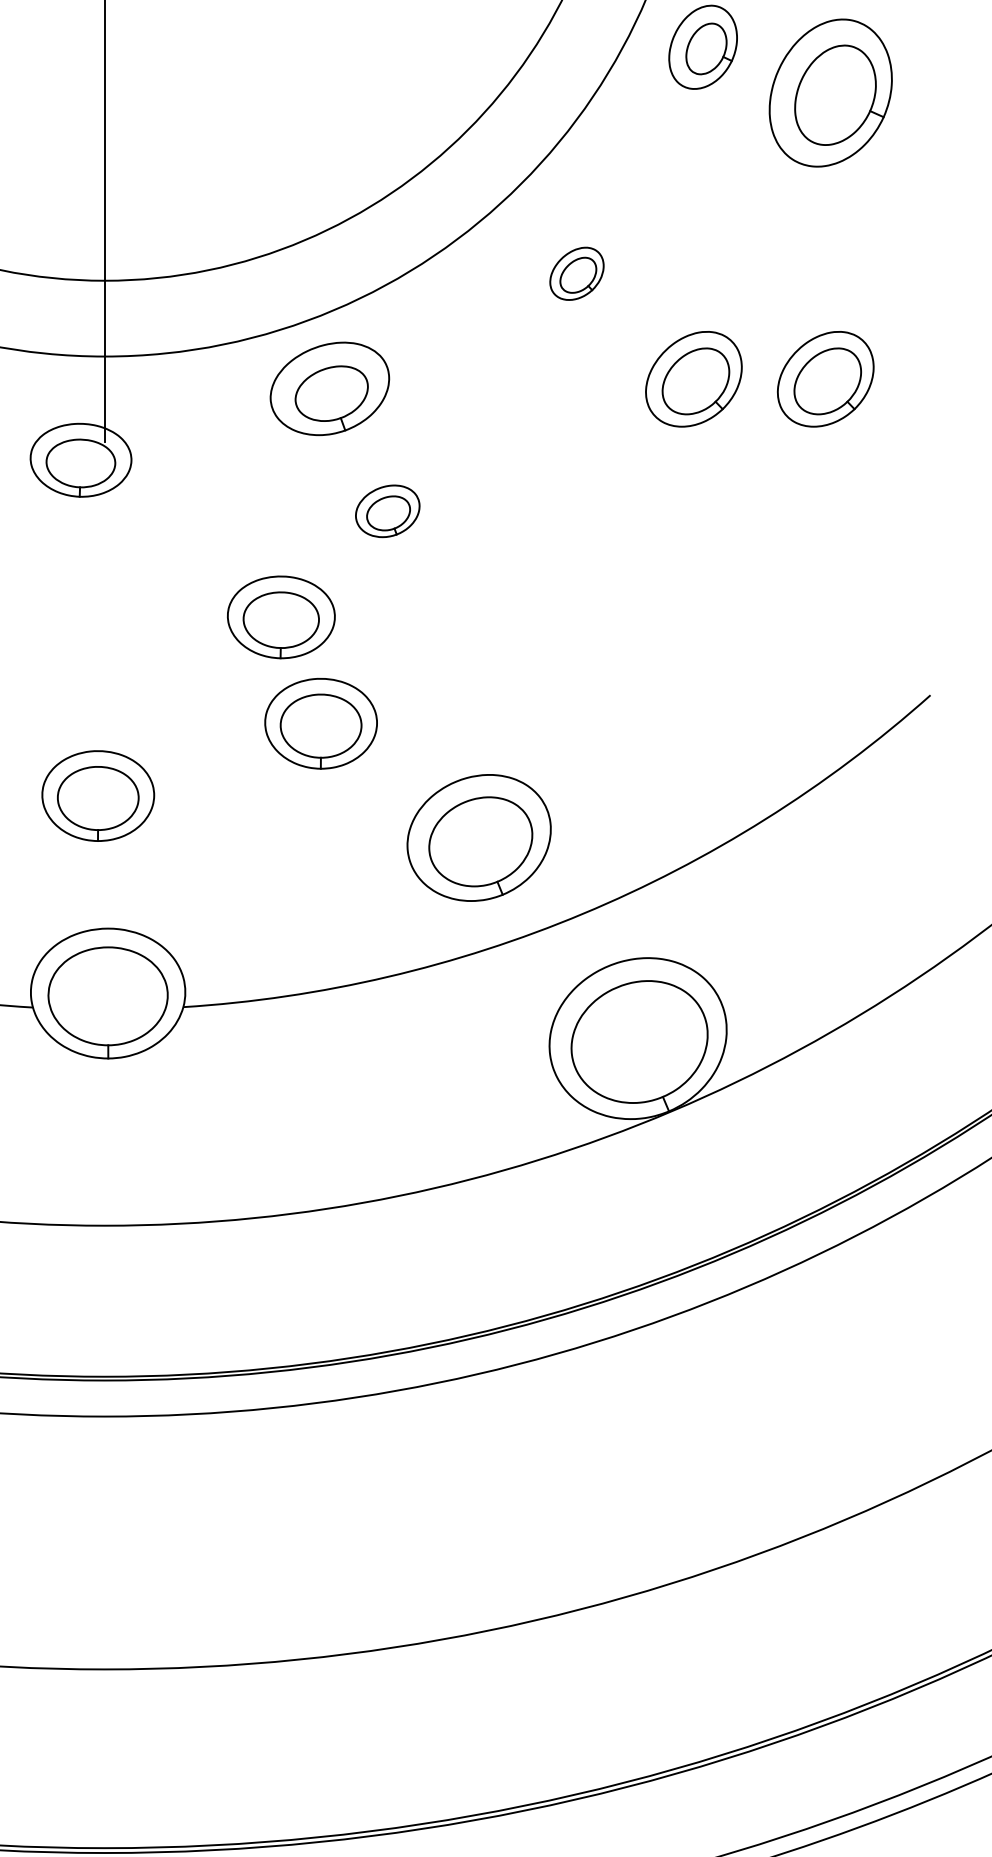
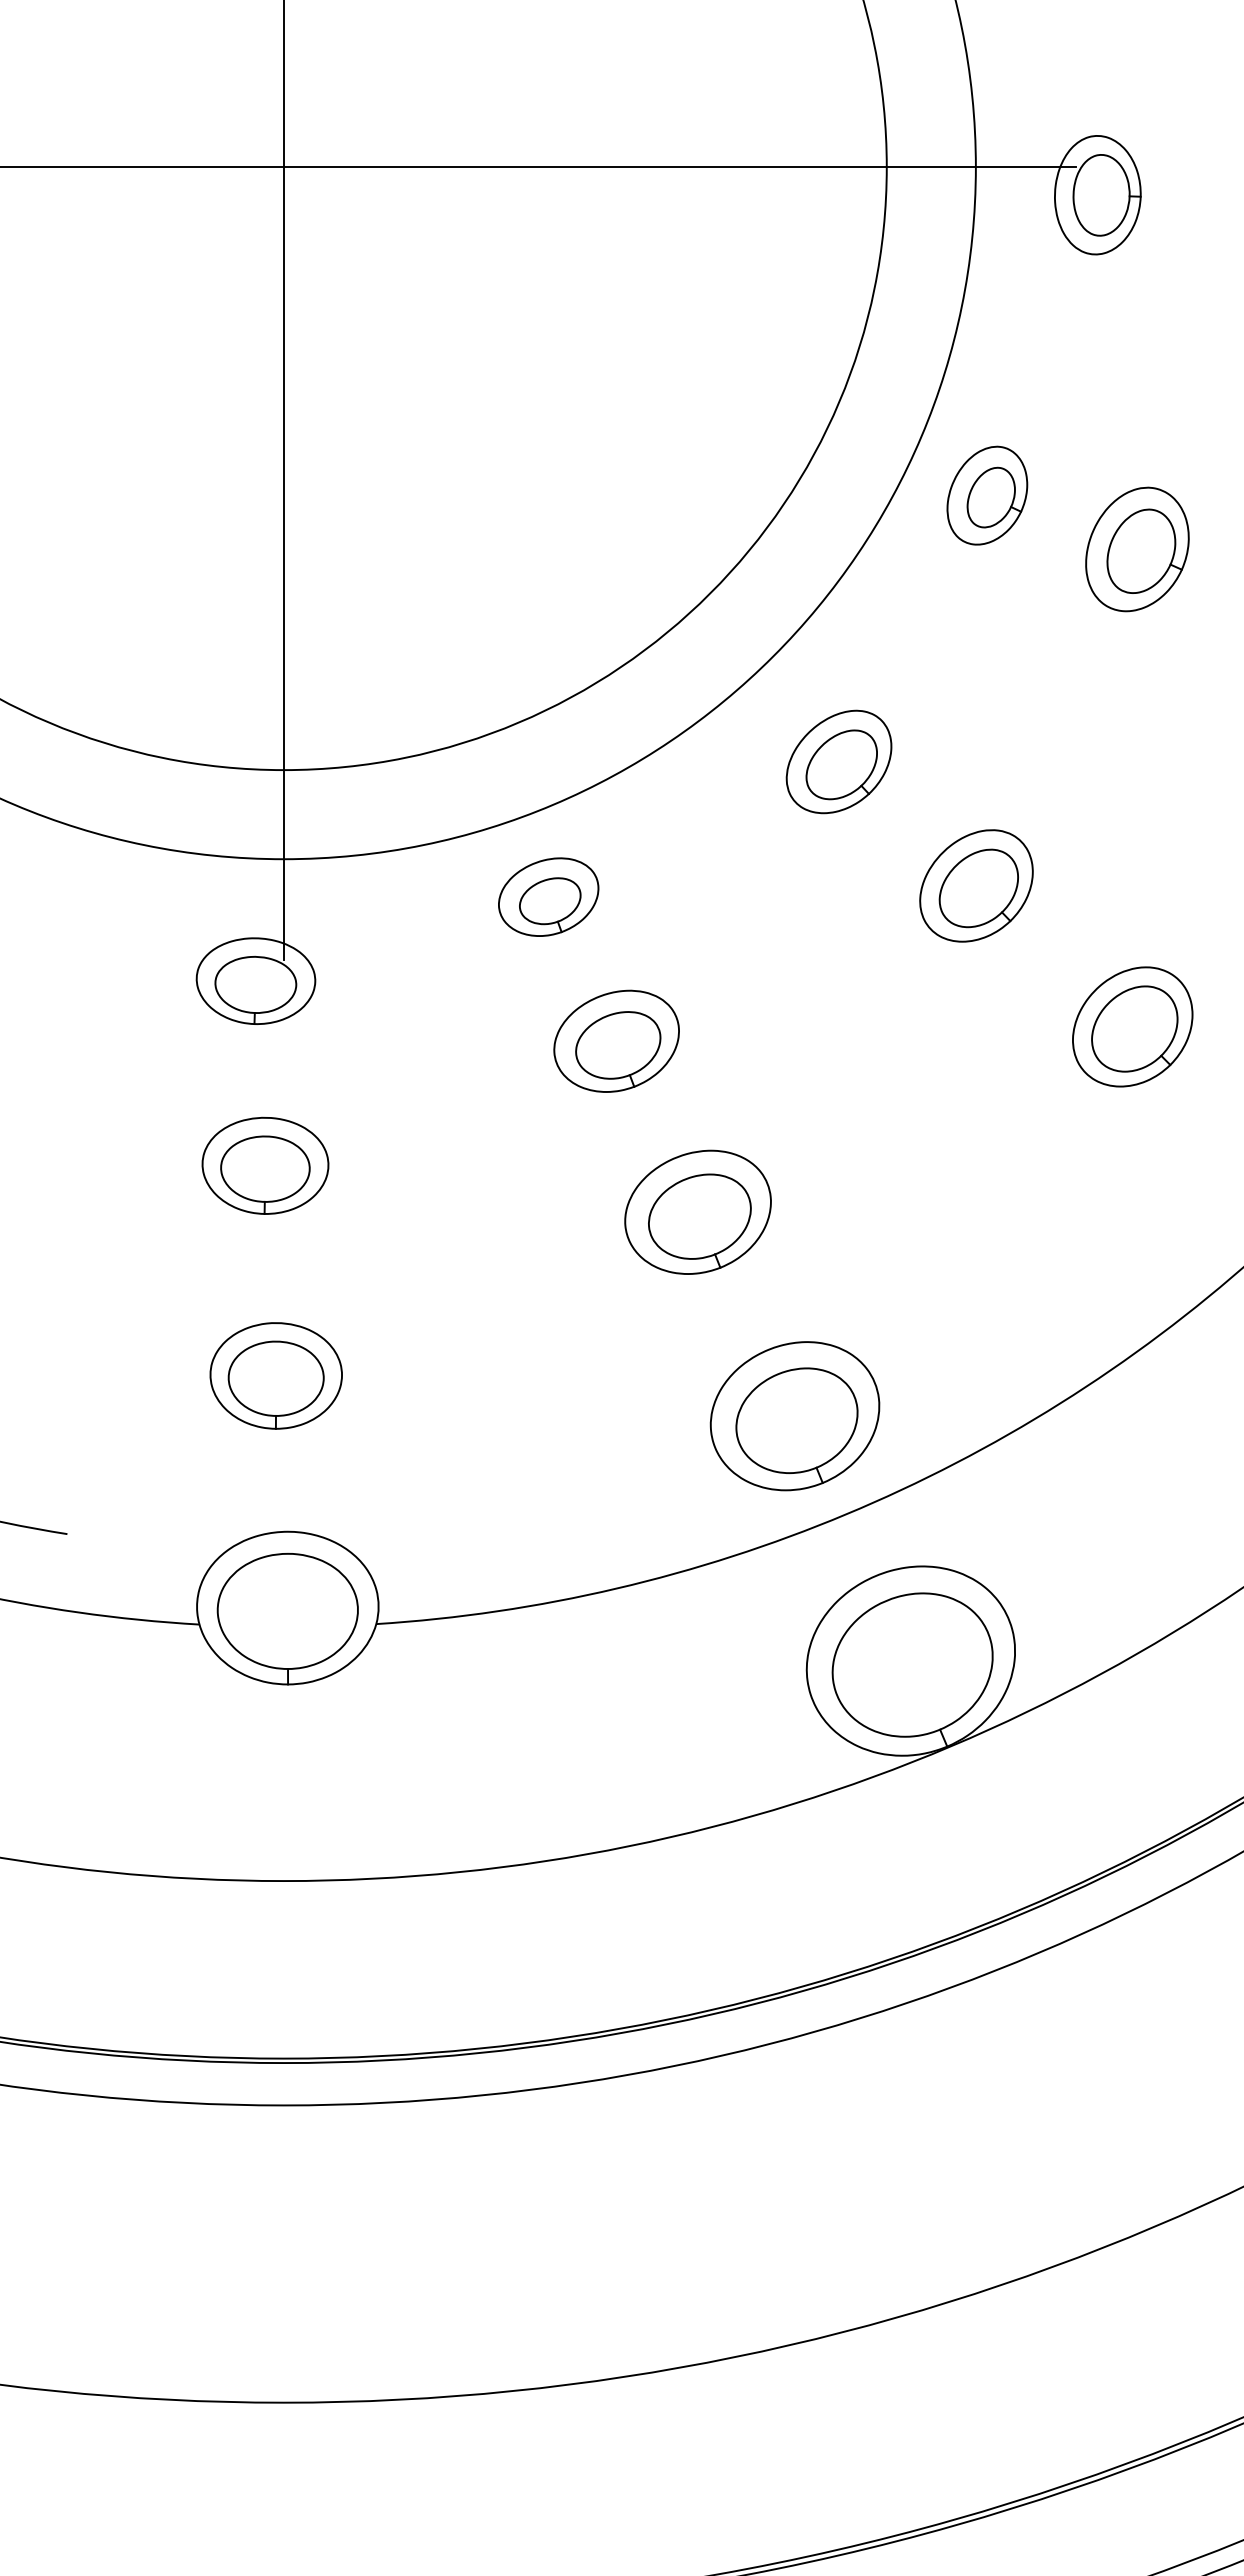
part: (830, 93) -> (1137, 549), size x0.71
part: (576, 273) -> (838, 761), size x1.67
part: (825, 378) -> (1131, 885), removed
part: (329, 388) -> (548, 896), size x0.71
part: (826, 498) -> (1132, 1026), added
part: (387, 510) -> (616, 1040), size x1.67
part: (281, 617) -> (265, 1165), moved
part: (456, 656) -> (697, 1211), added
part: (320, 723) -> (537, 1290), removed
part: (478, 838) -> (794, 1416), moved

